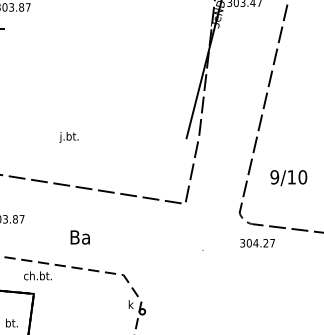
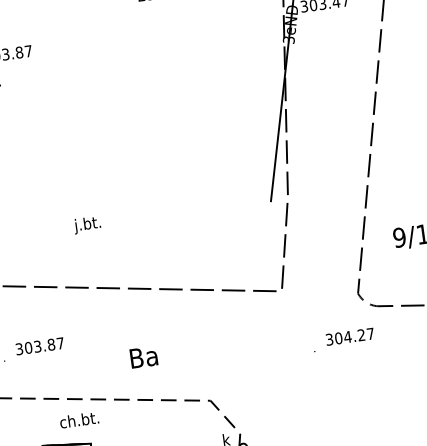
text: (68, 137) -> (86, 225), moved
text: (257, 243) -> (349, 337), moved
text: (37, 275) -> (78, 419), moved

